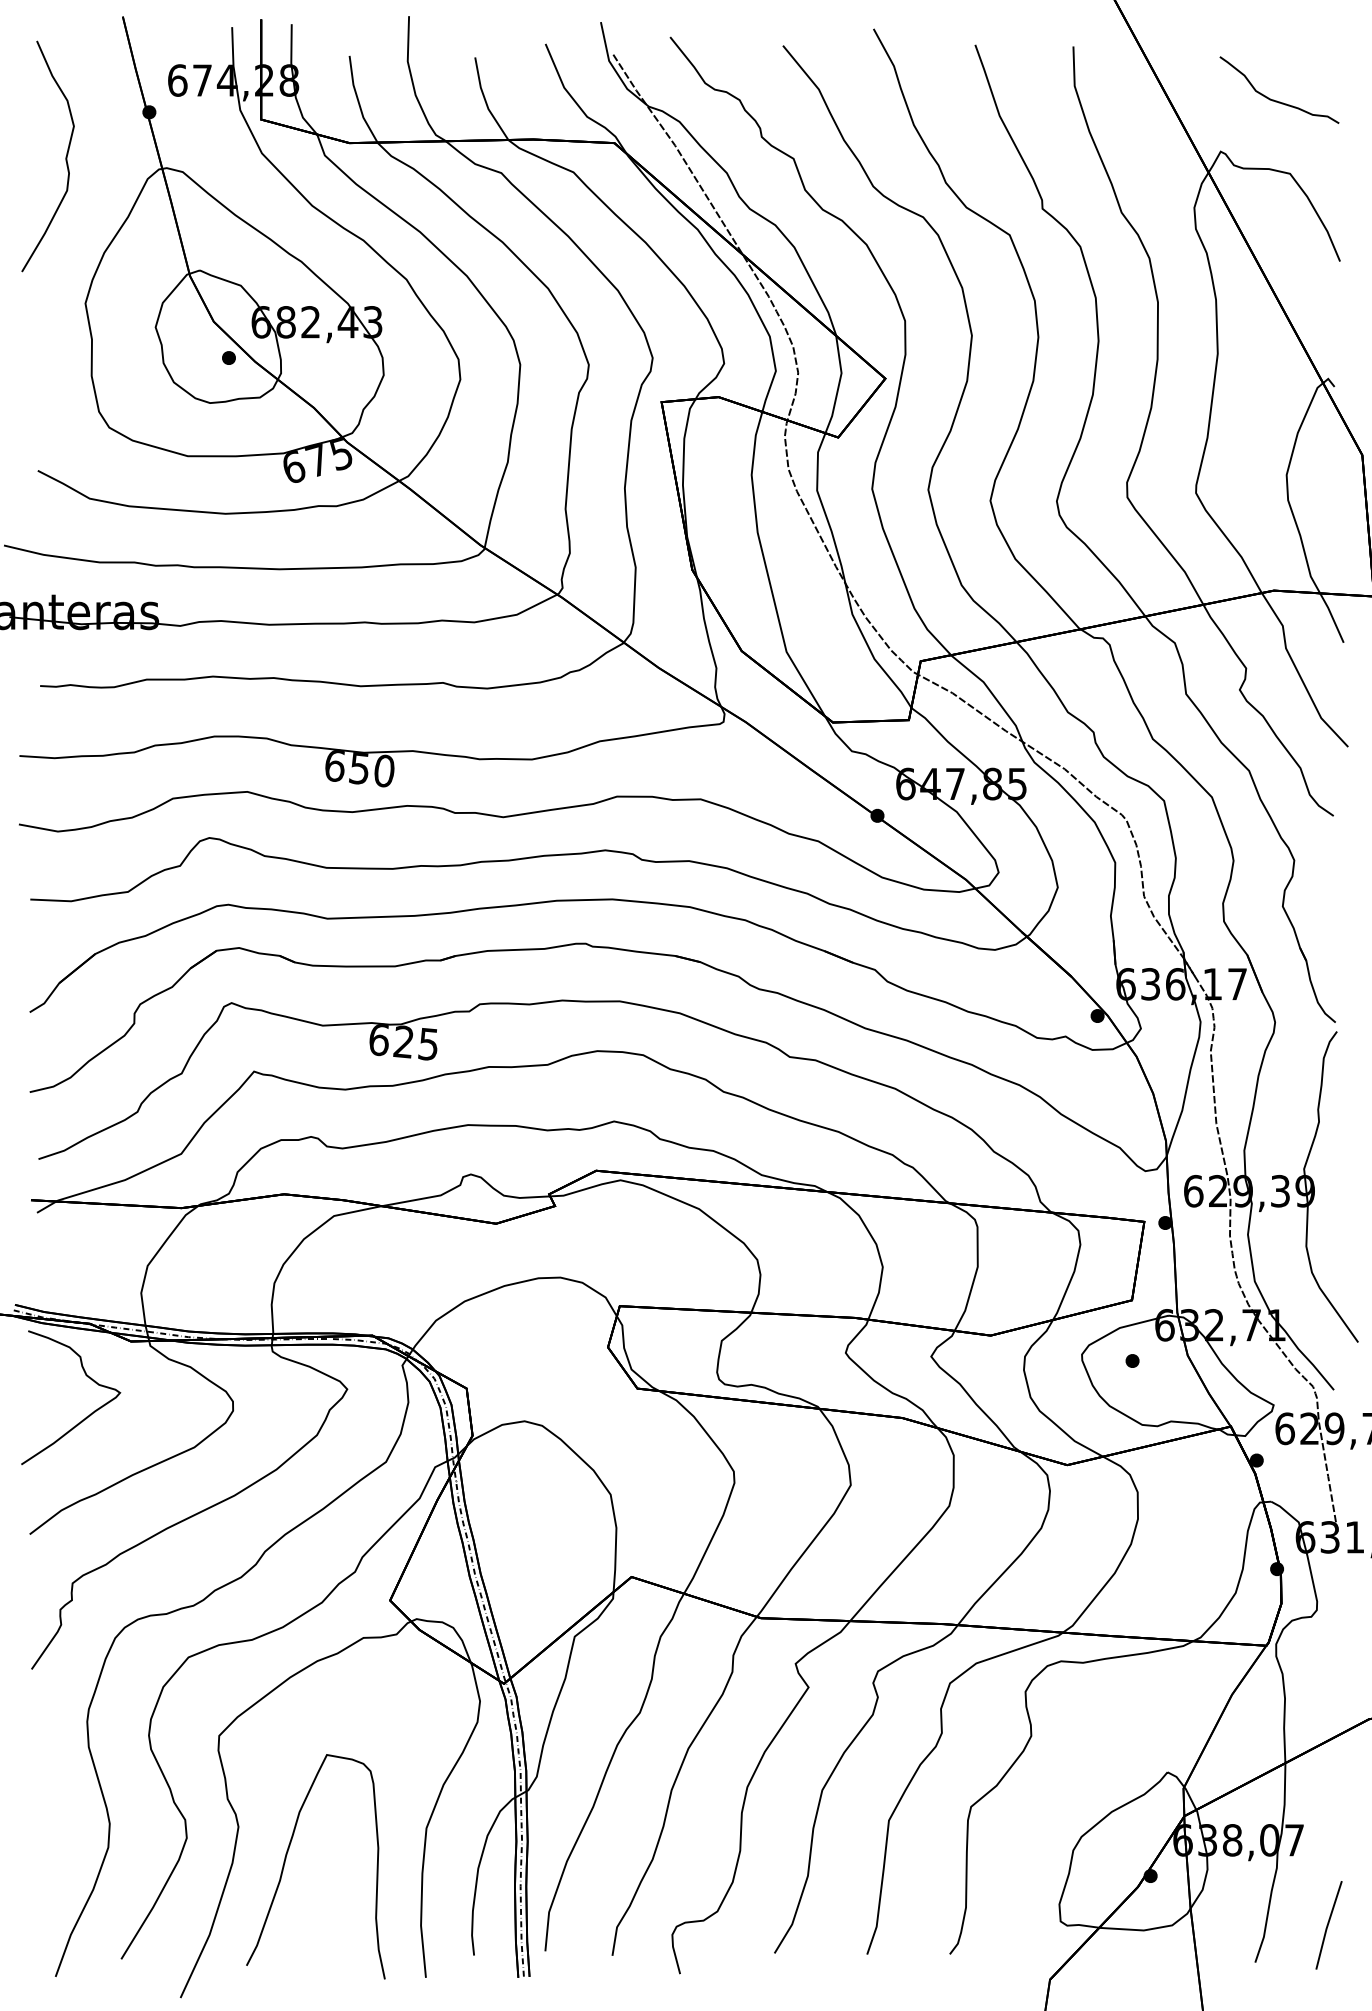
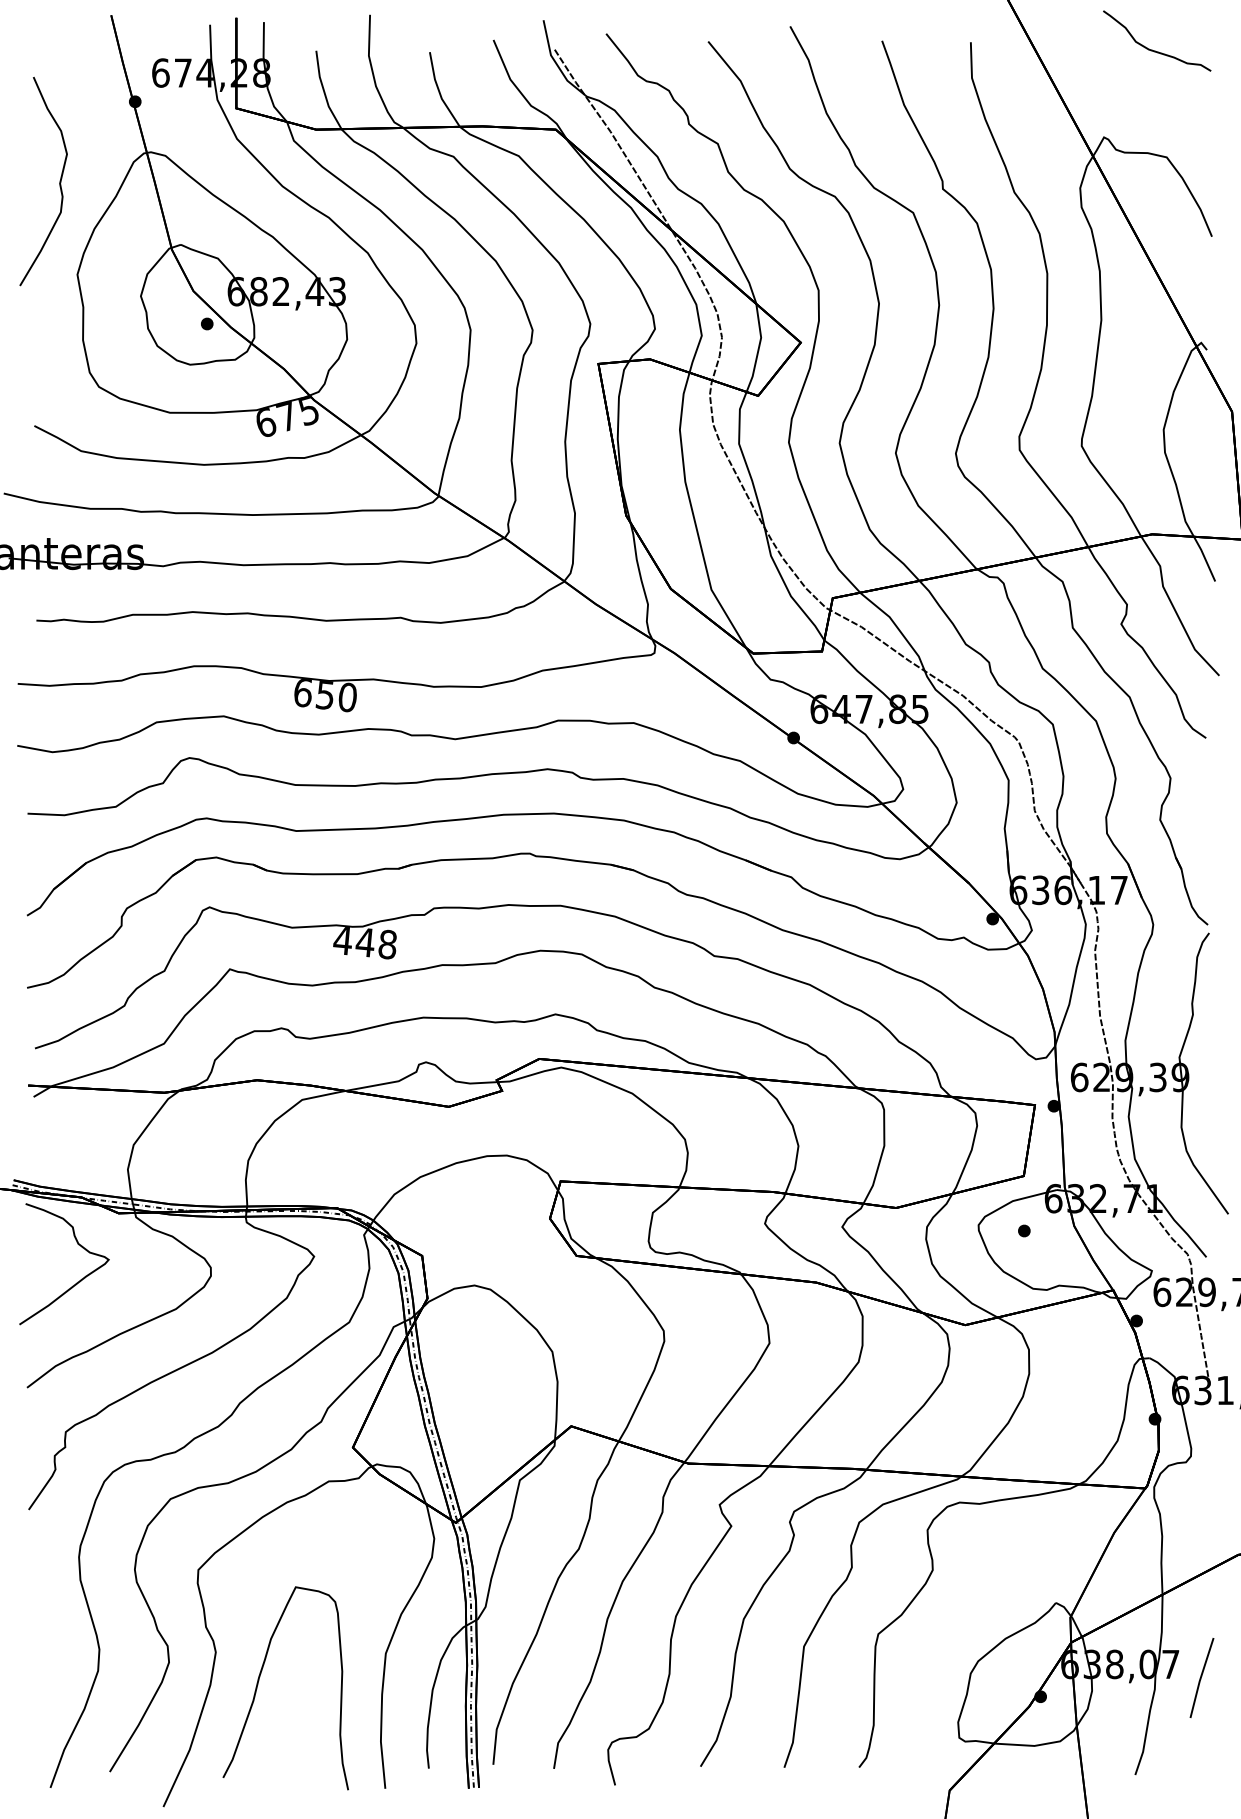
curve: (1277, 100) -> (1155, 50), moved
curve: (65, 156) -> (59, 181), moved
text: (403, 1042) -> (365, 942), 625 -> 448
line: (1328, 1925) -> (1201, 1678), moved

